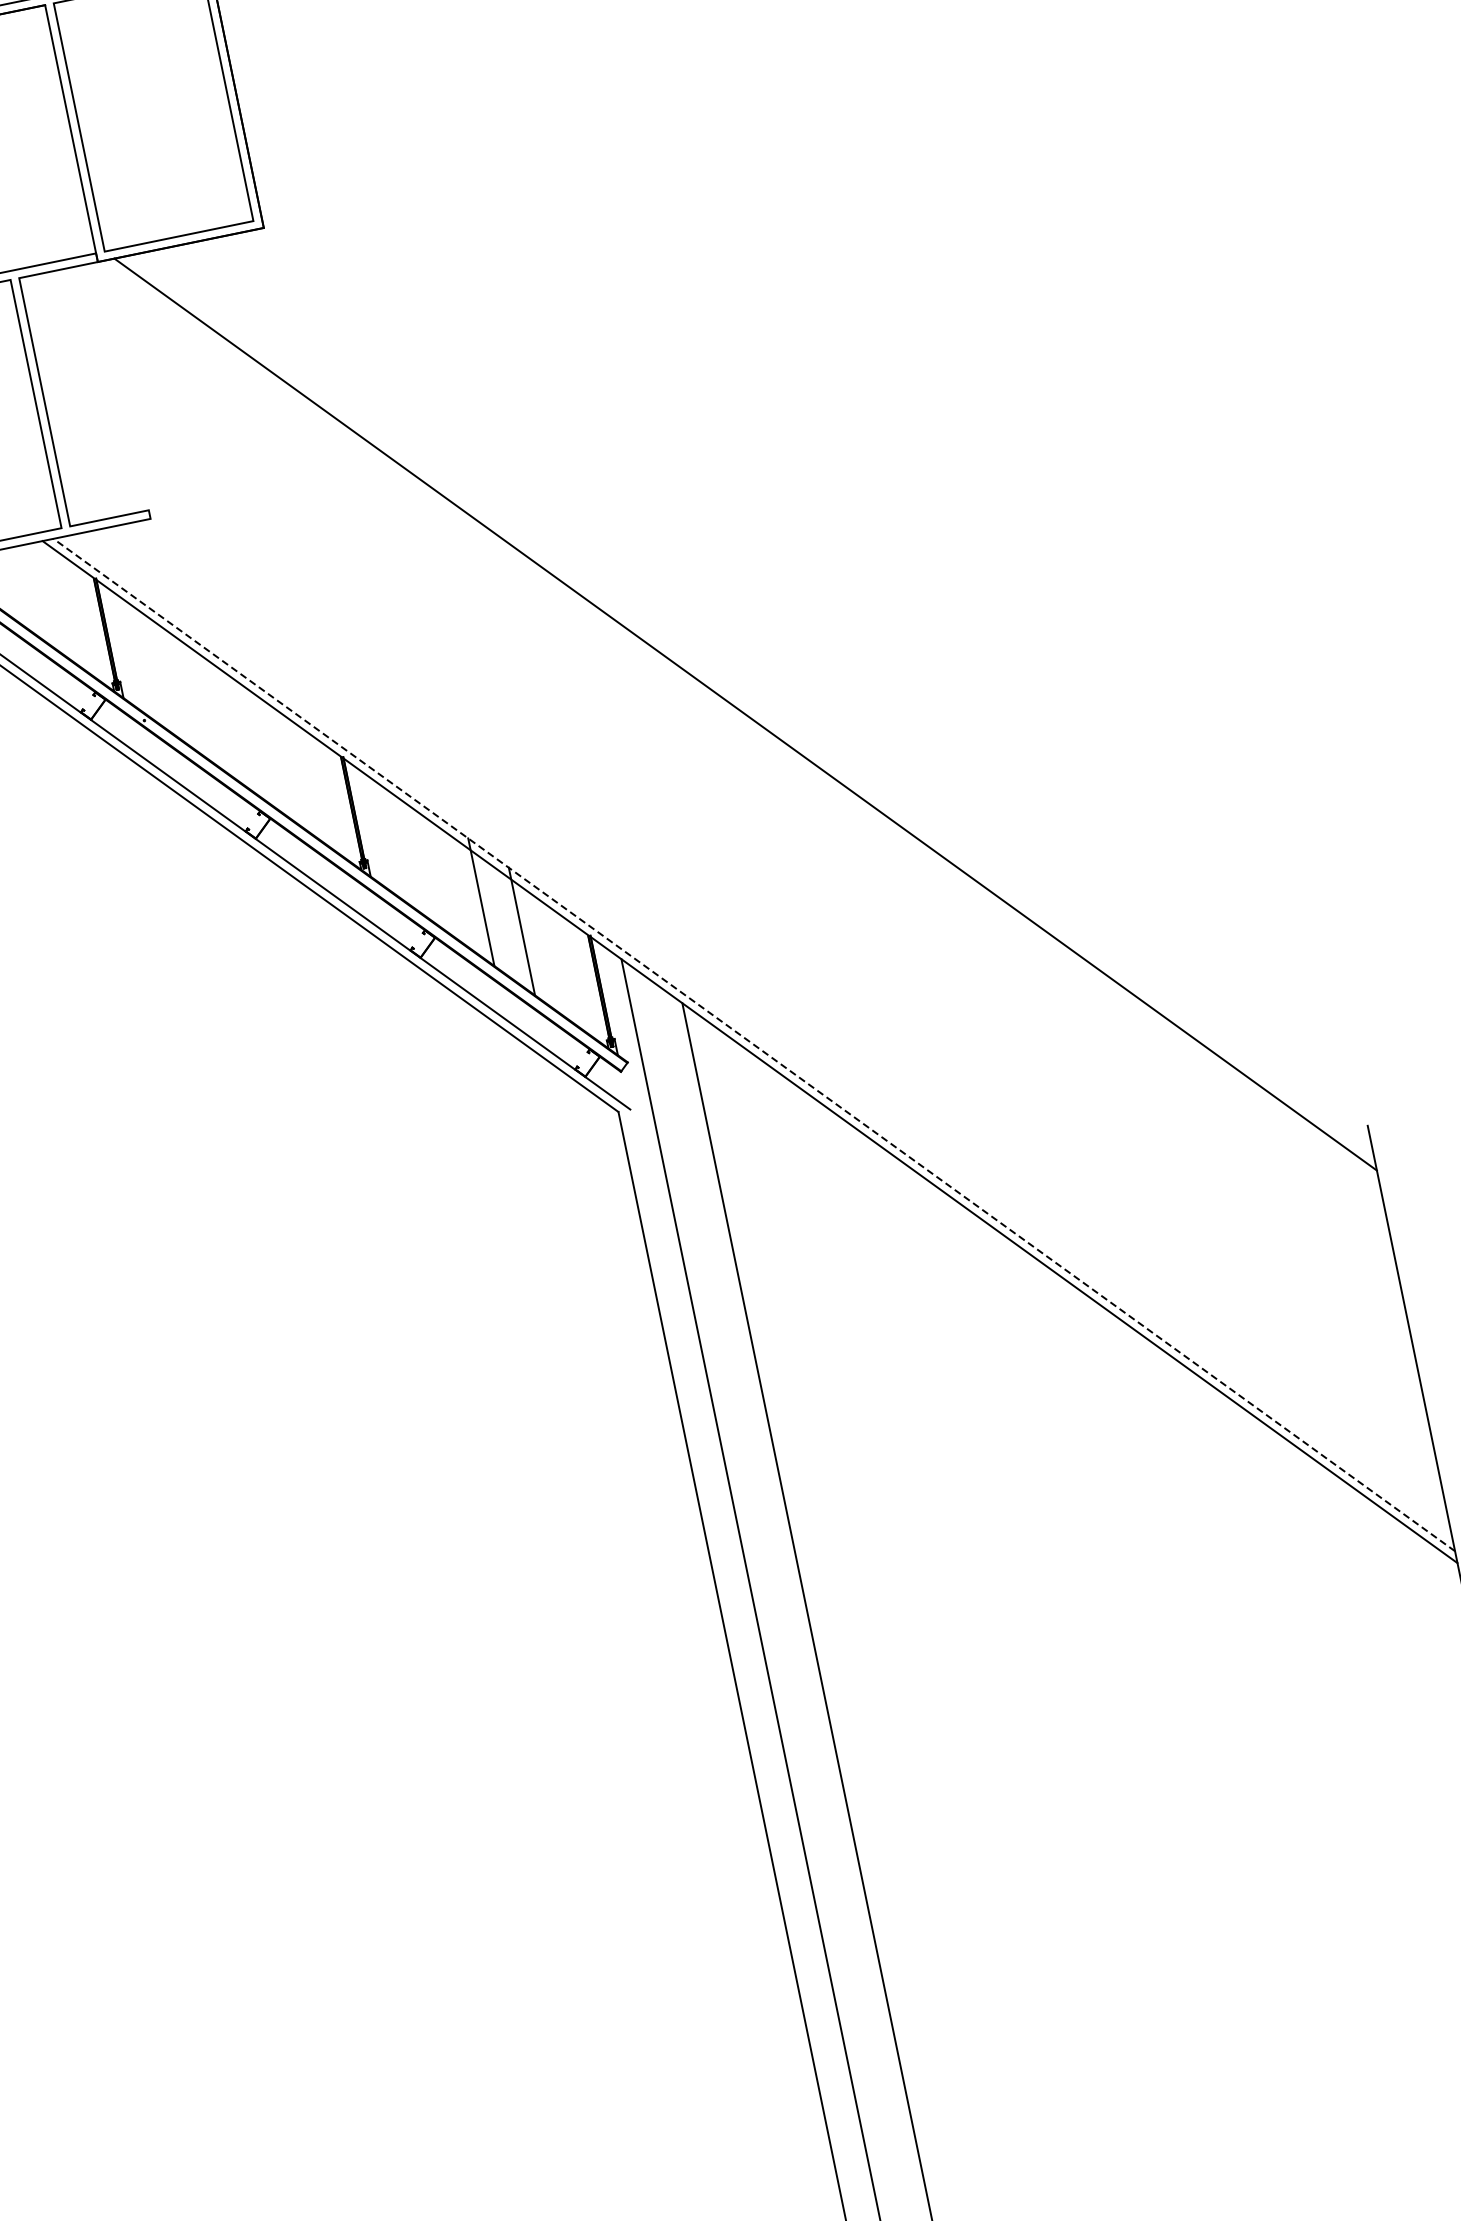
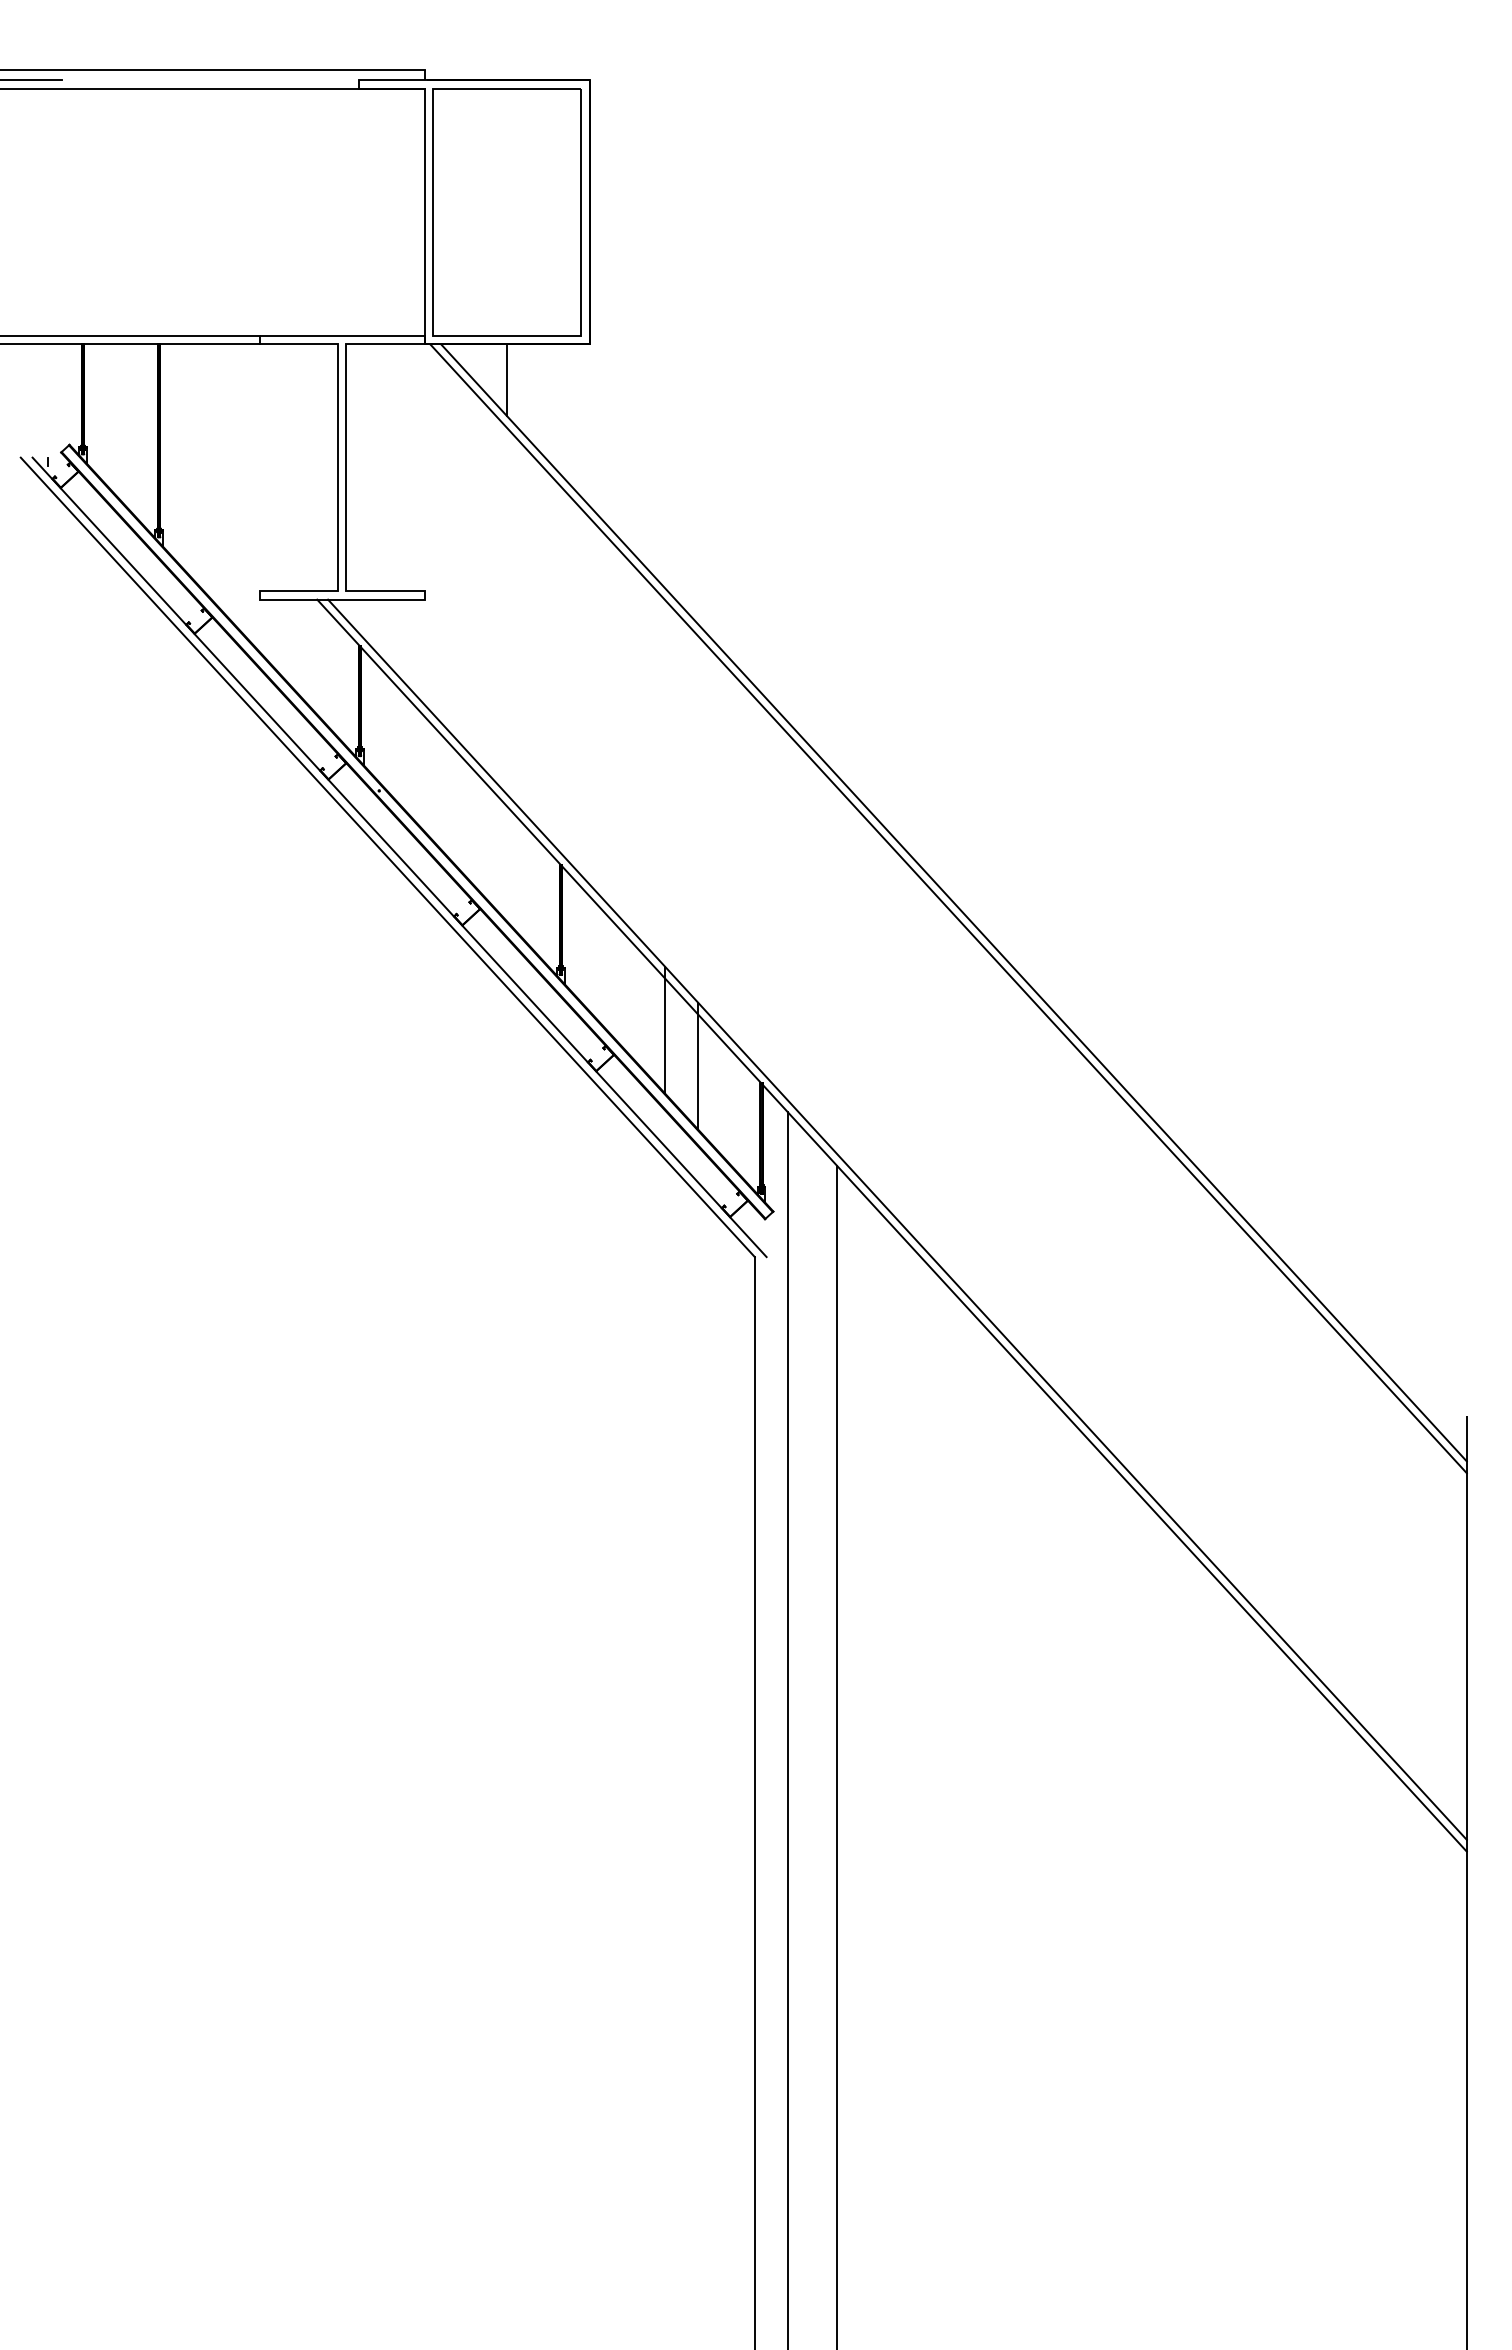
line: (188, 281) -> (507, 380), added
line: (741, 721) -> (948, 908), added
line: (754, 1044) -> (897, 1219), dashed -> solid

